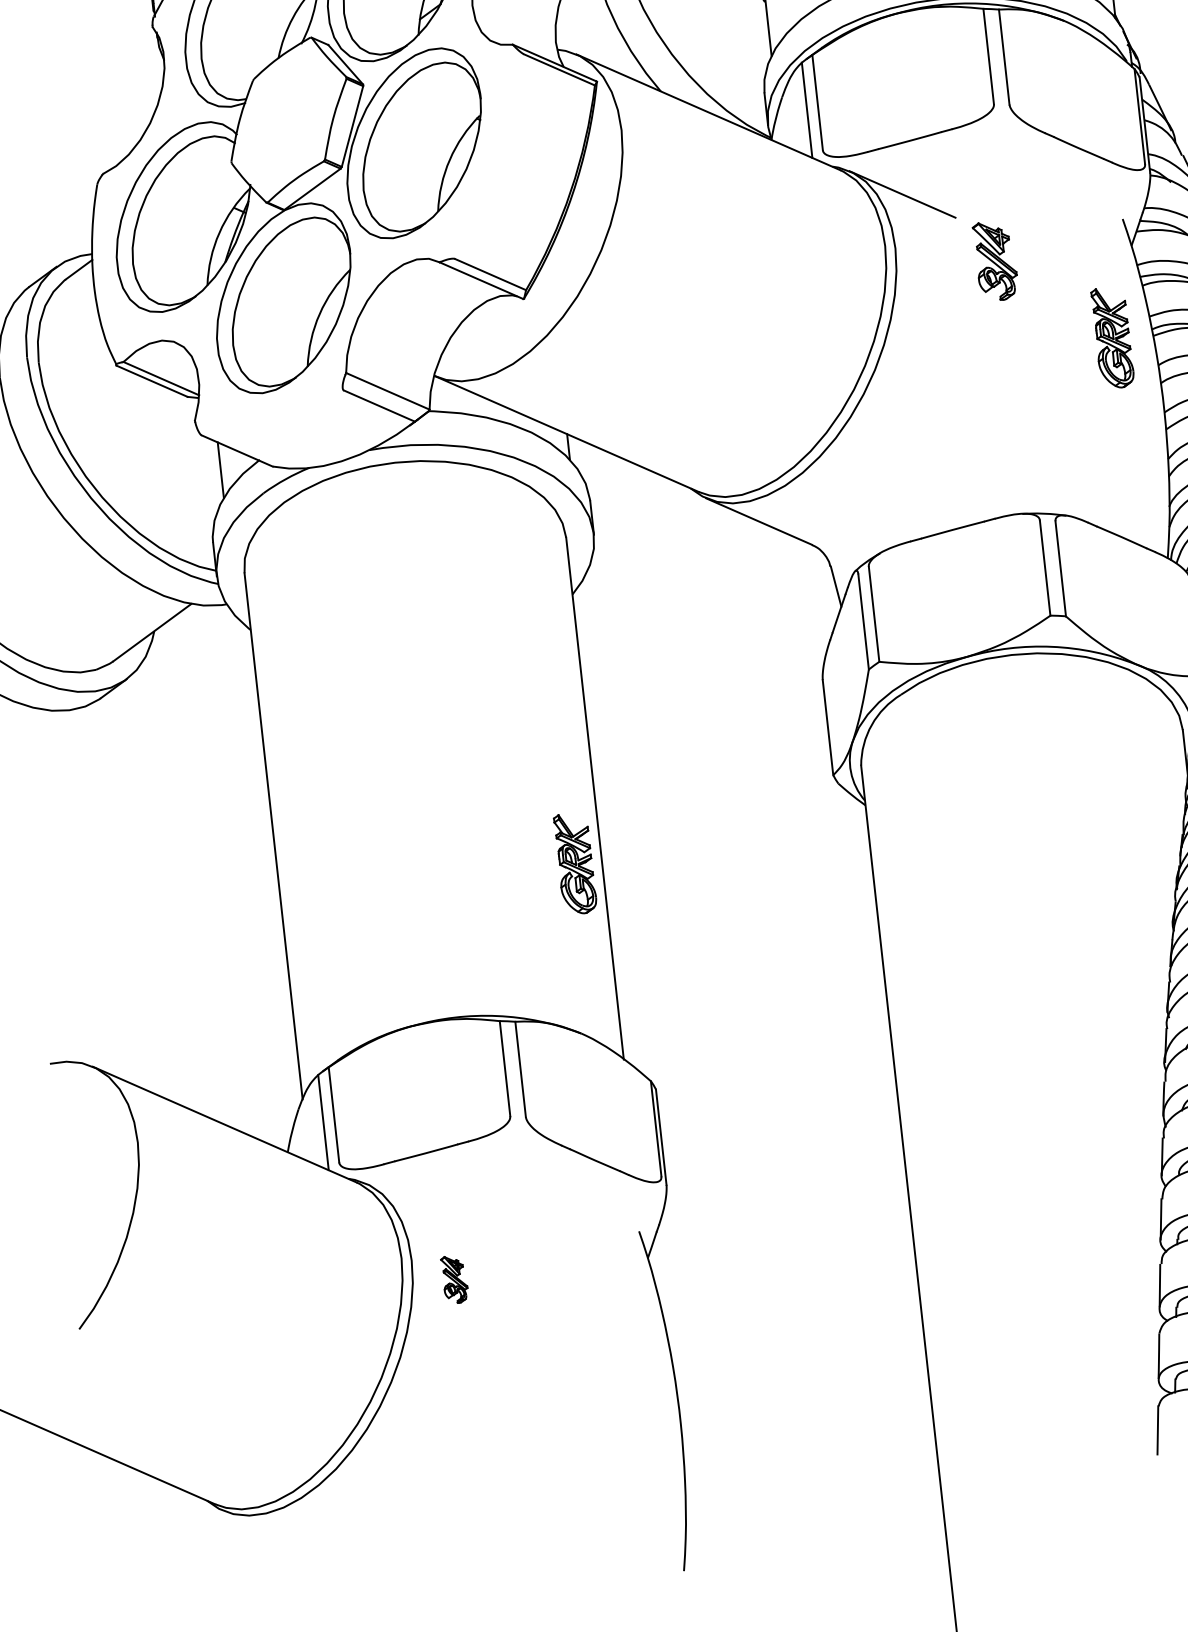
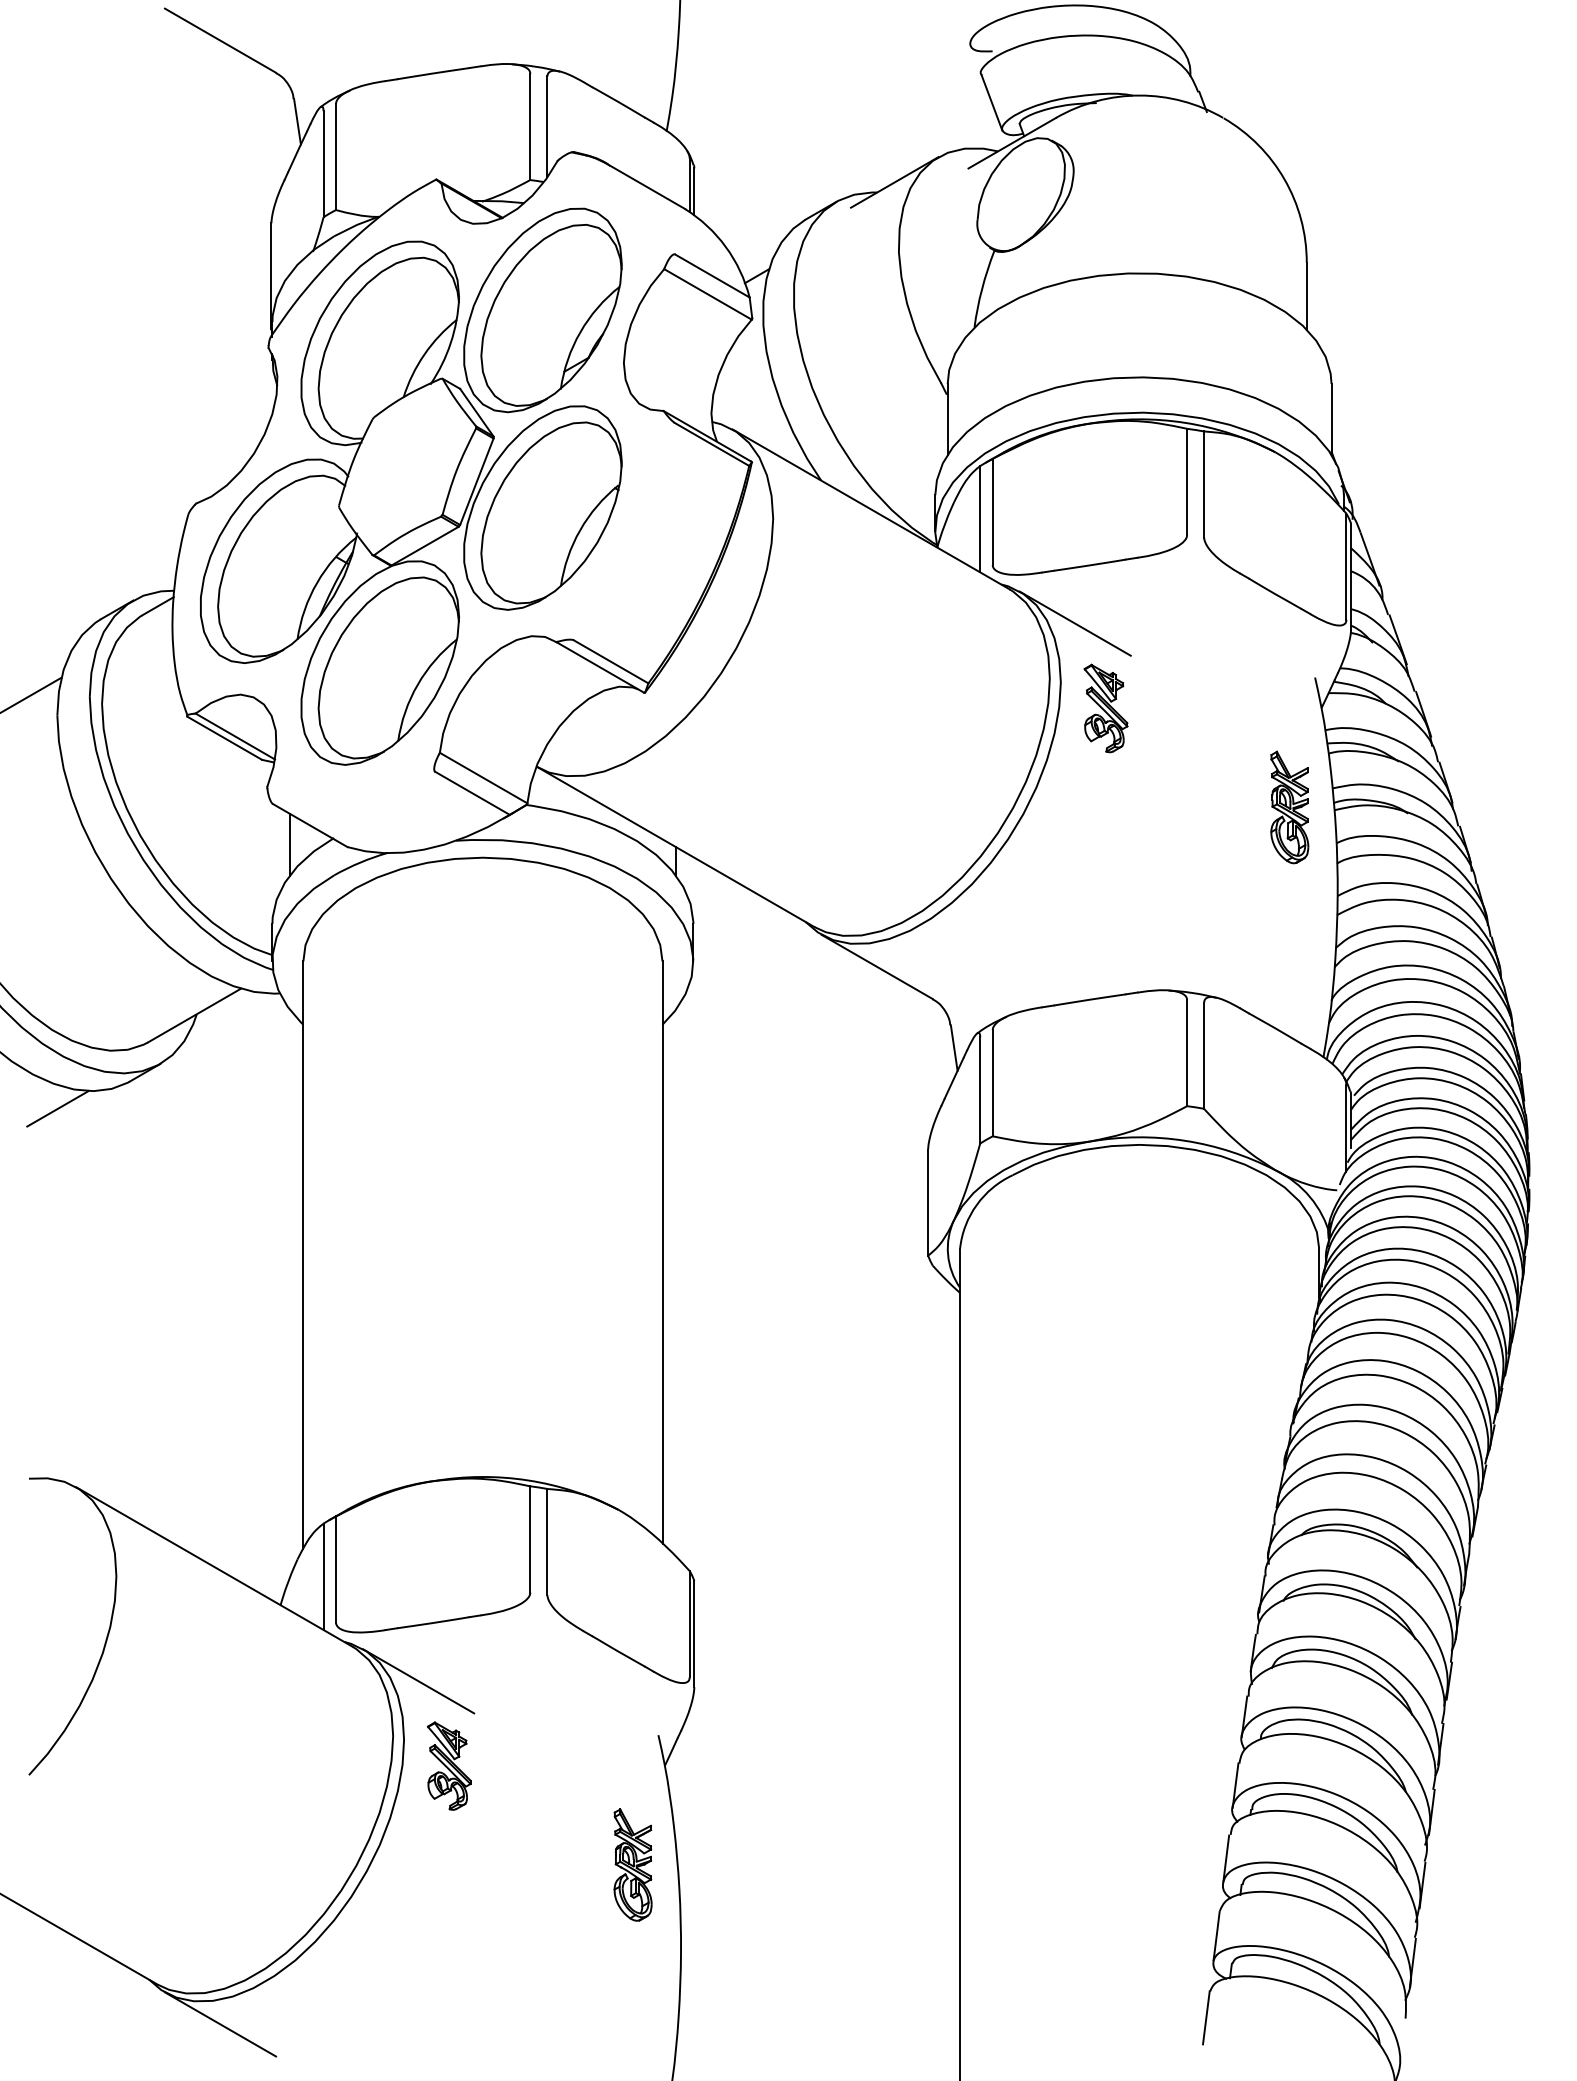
part: (995, 261) -> (1105, 708), moved
line: (38, 729) -> (57, 1108), added
part: (574, 863) -> (632, 1864), moved
line: (418, 1206) -> (418, 1681), added
part: (454, 1279) -> (449, 1765), size x1.67
line: (275, 1533) -> (220, 2024), added

